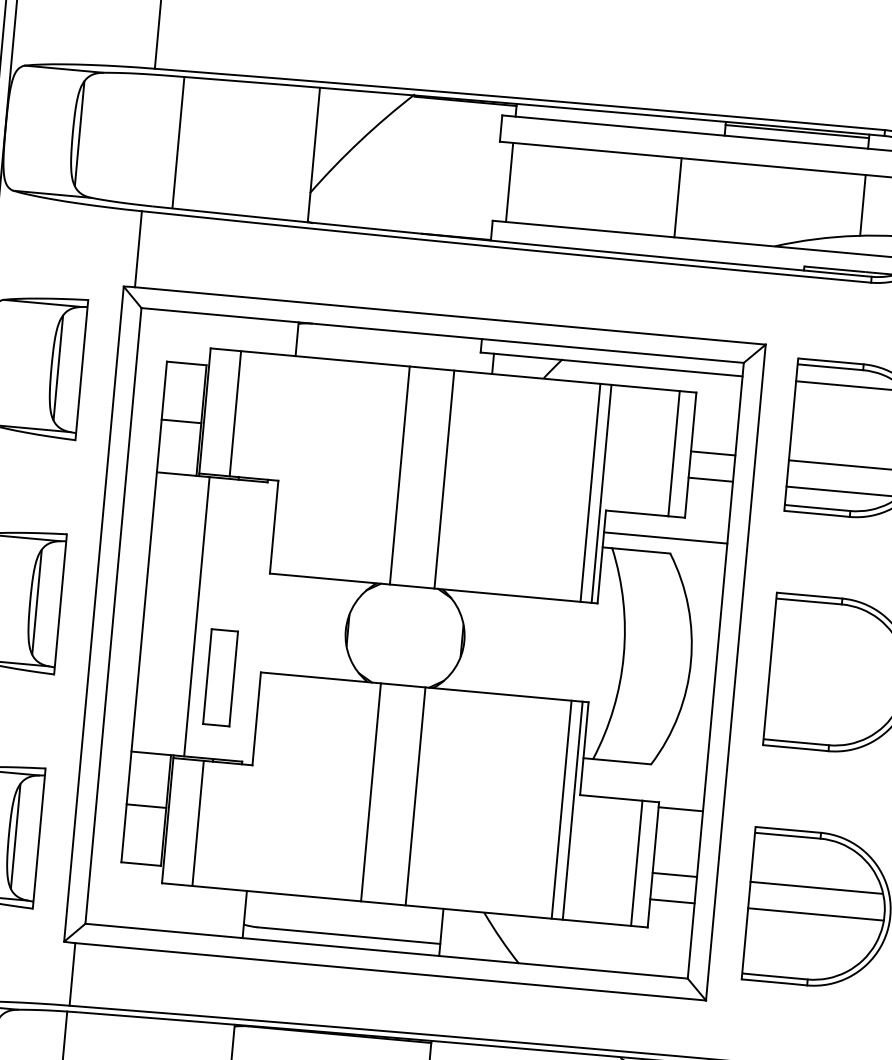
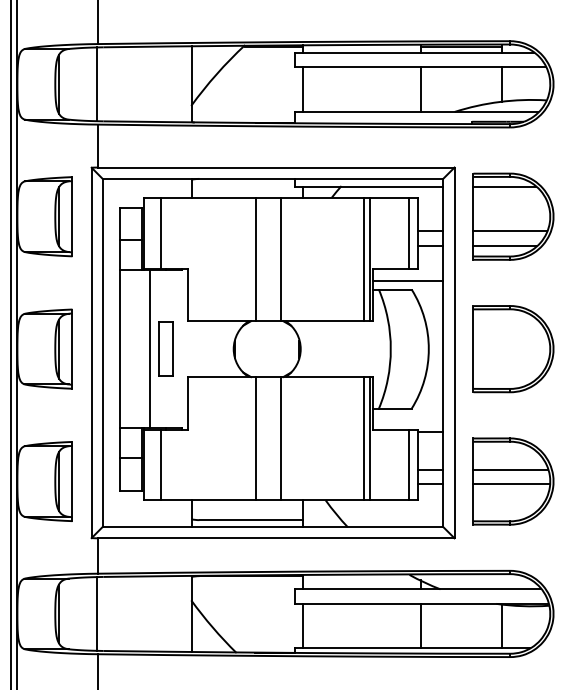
line: (177, 142) -> (96, 84), moved
line: (677, 197) -> (420, 89), moved
part: (219, 676) -> (165, 348), moved

